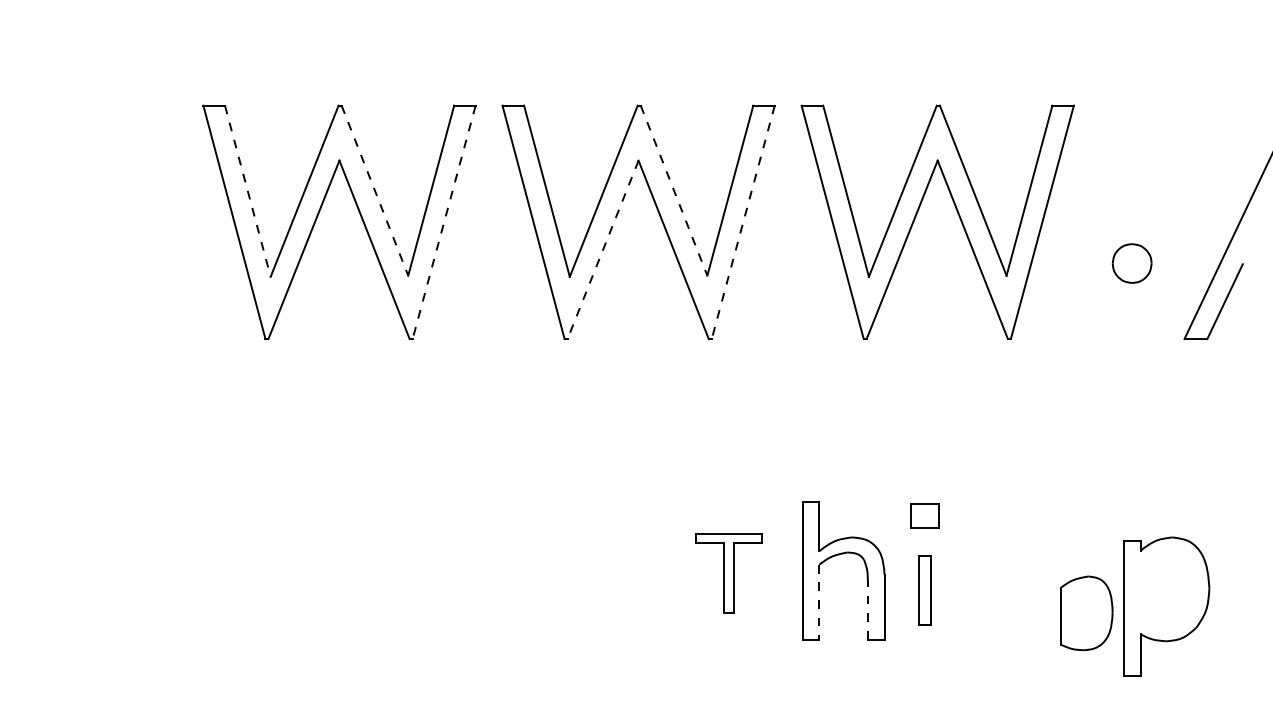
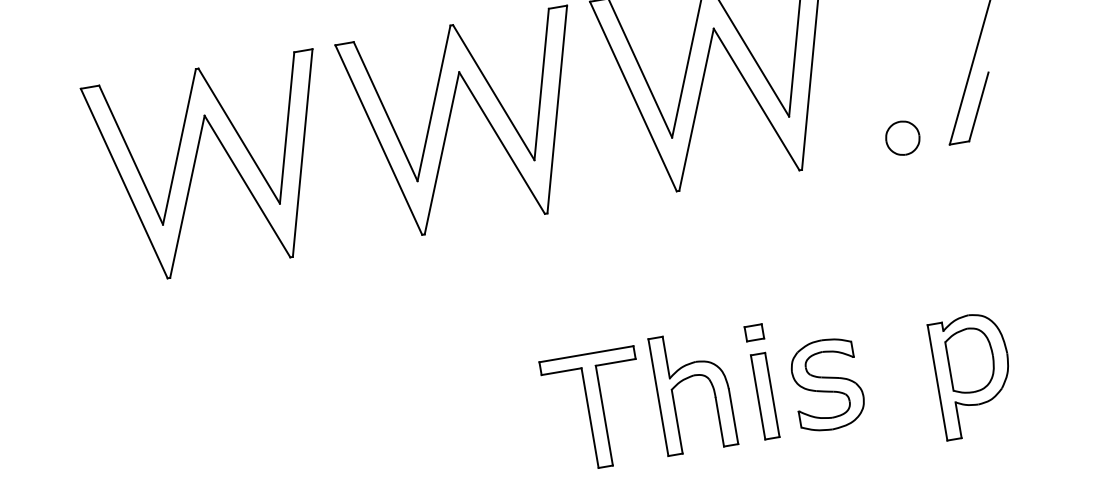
line: (247, 191) -> (130, 155), dashed -> solid
line: (375, 191) -> (239, 136), dashed -> solid
line: (674, 191) -> (494, 93), dashed -> solid
line: (444, 222) -> (303, 153), dashed -> solid
line: (743, 222) -> (557, 109), dashed -> solid
line: (603, 249) -> (442, 152), dashed -> solid
part: (1131, 263) -> (902, 138), moved
part: (924, 515) -> (754, 332), size x0.71
part: (728, 573) -> (595, 410), size x1.67
part: (998, 589) -> (827, 384), added
part: (924, 590) -> (765, 396), size x1.43
line: (819, 602) -> (677, 421), dashed -> solid
line: (867, 611) -> (719, 422), dashed -> solid
part: (1086, 613) -> (970, 360), moved

